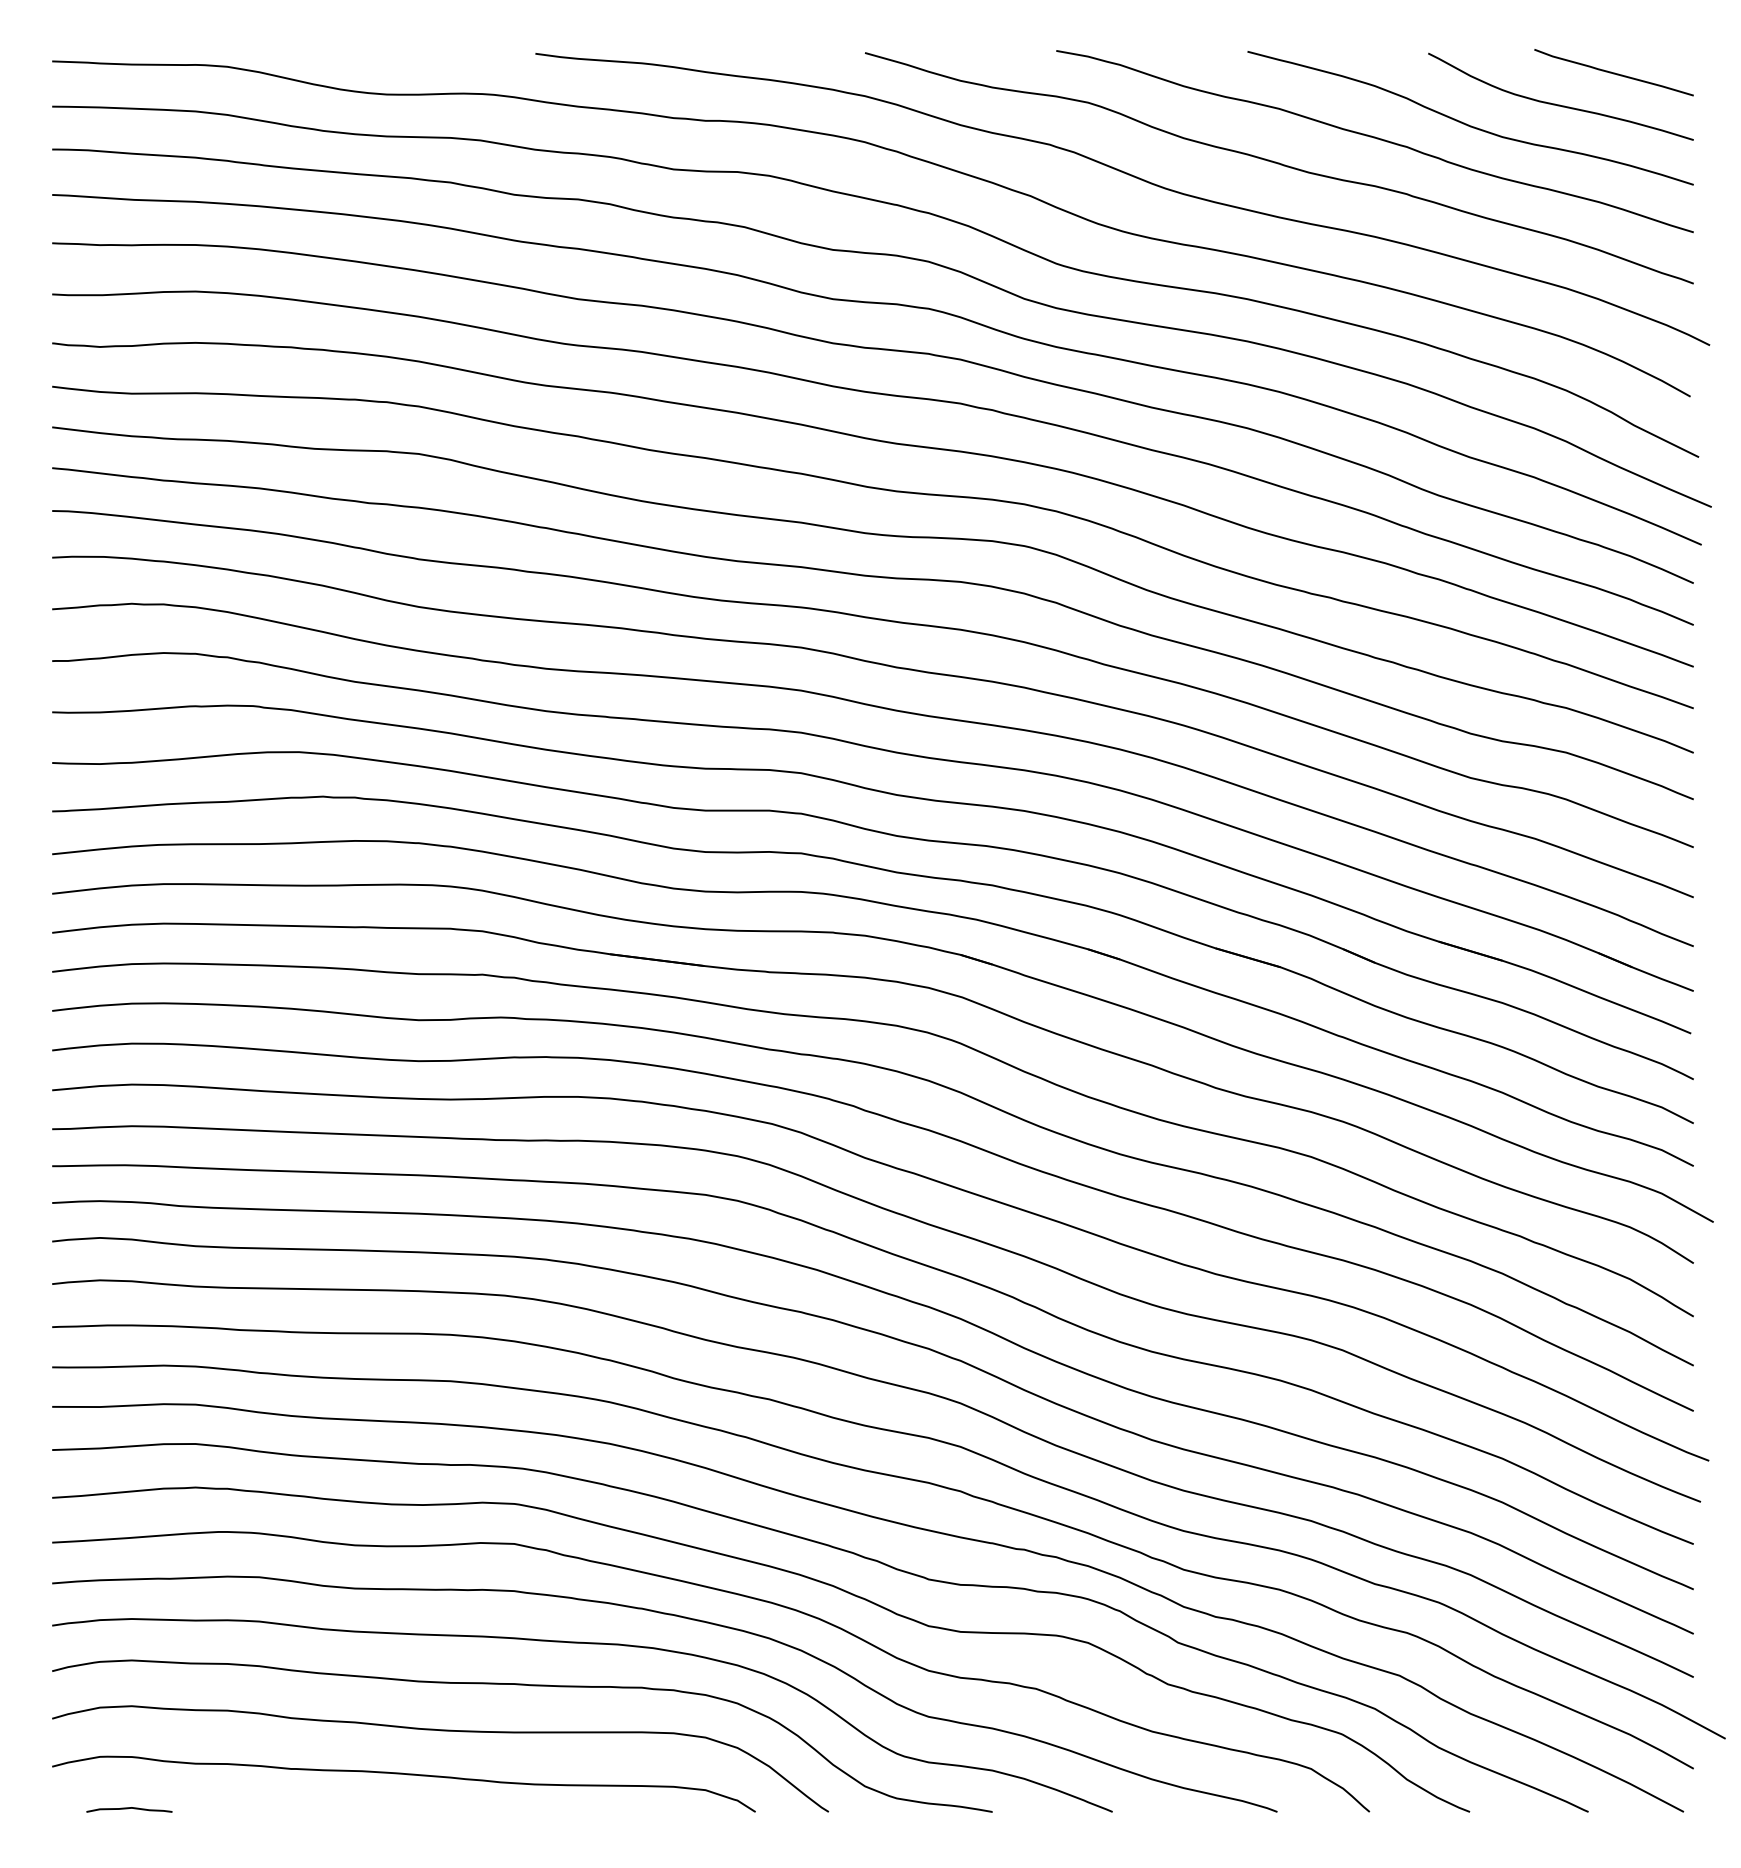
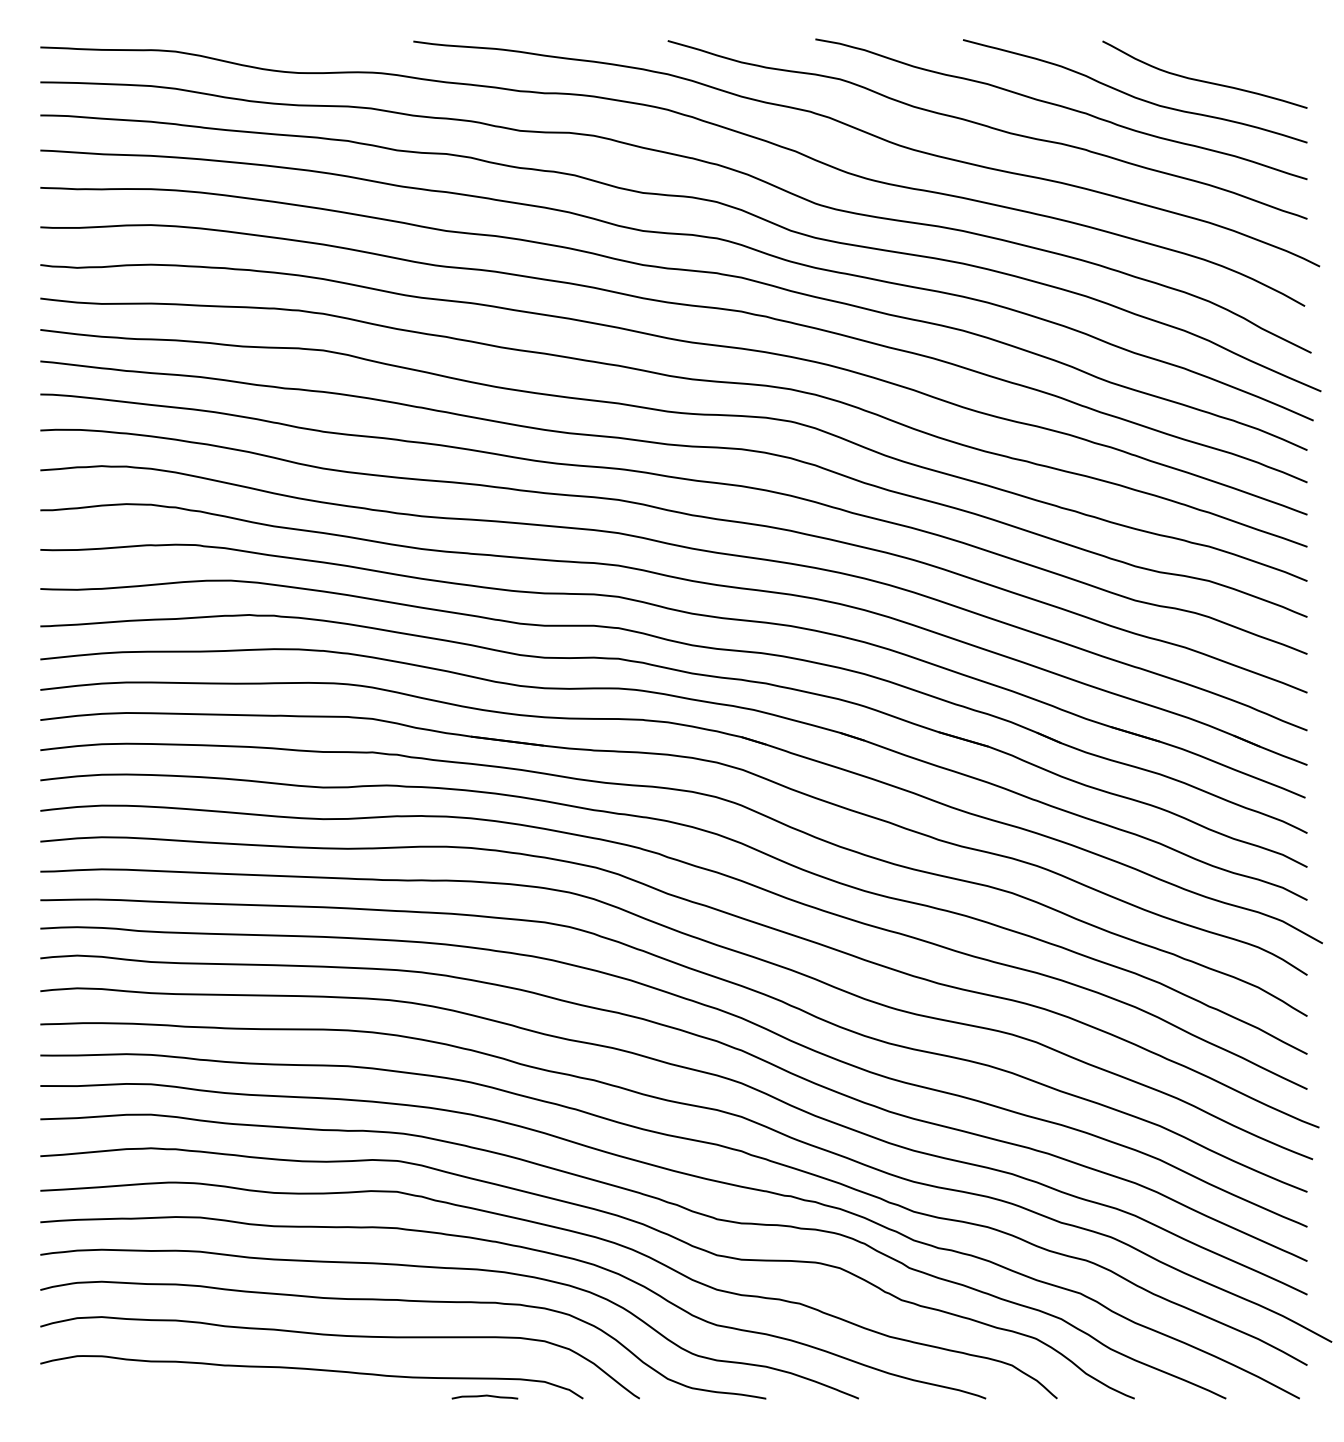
curve: (1613, 71) -> (1245, 55), removed
curve: (128, 1809) -> (484, 1396), moved

